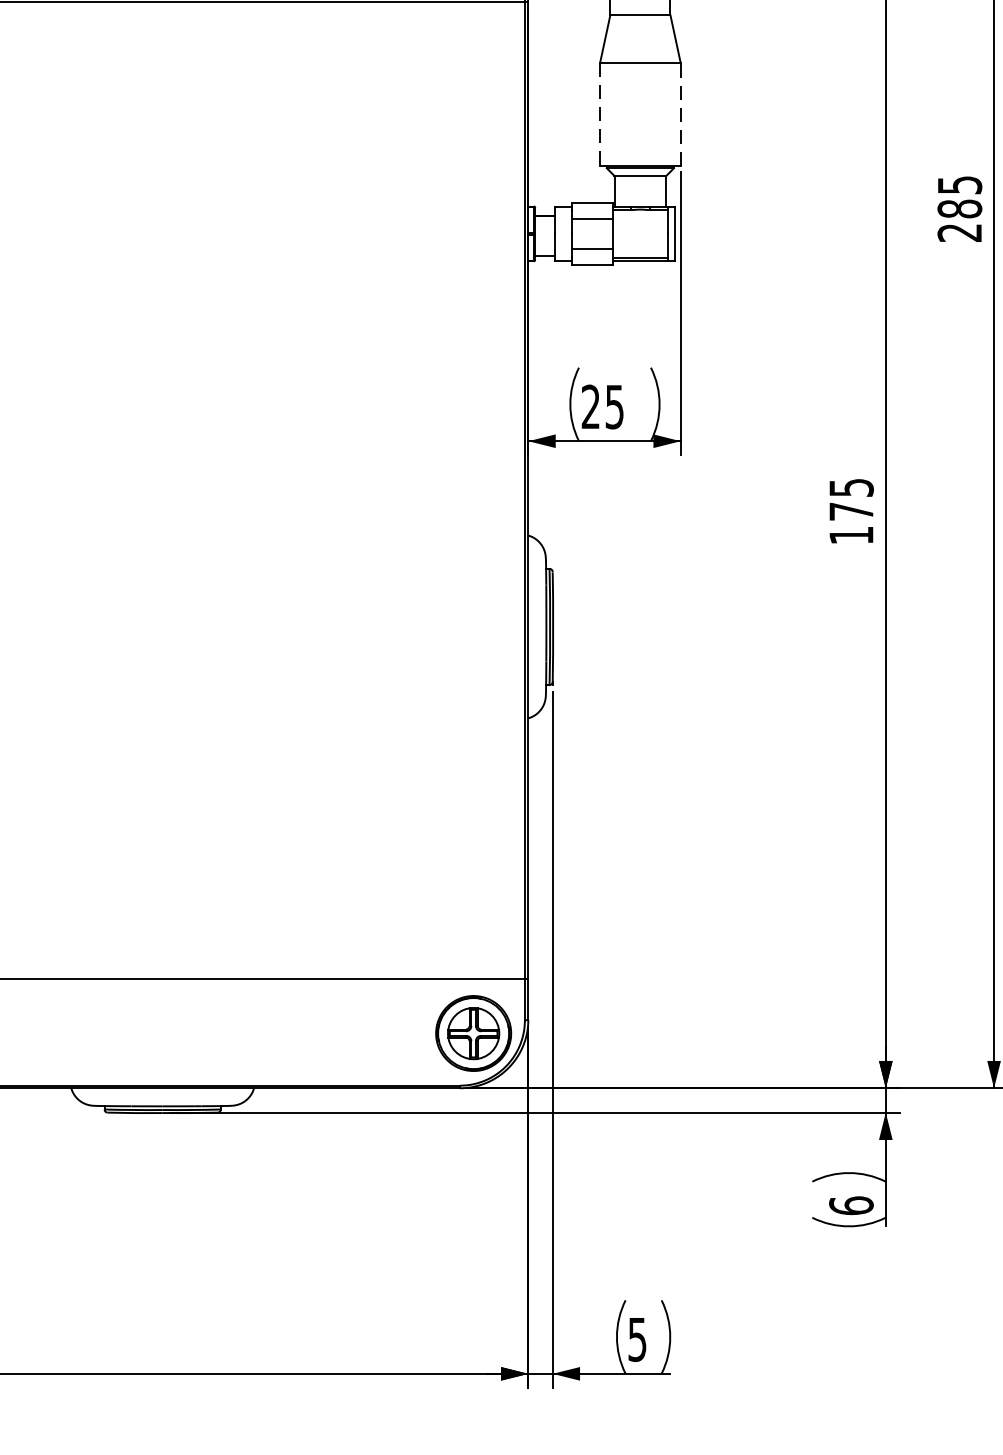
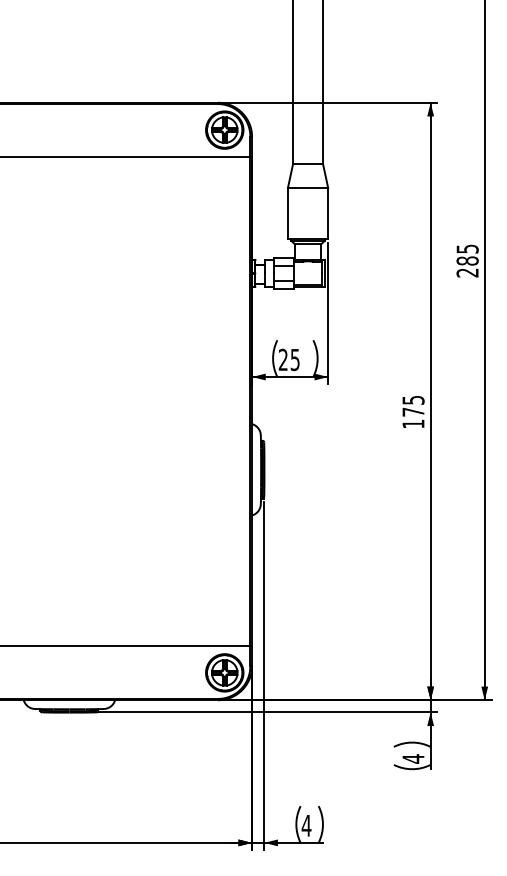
line: (599, 113) -> (287, 213), dashed -> solid
line: (681, 113) -> (328, 213), dashed -> solid
text: (851, 1204) -> (413, 758), 6 -> 4
text: (637, 1339) -> (306, 825), 5 -> 4

